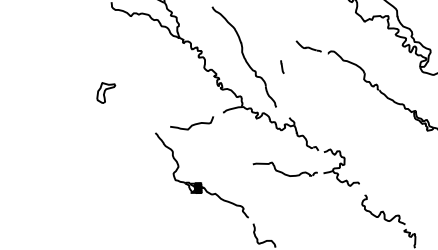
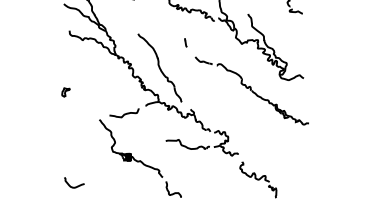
curve: (281, 66) -> (185, 42), moved
part: (105, 93) -> (65, 92), size x0.62
curve: (118, 231) -> (74, 186), added

